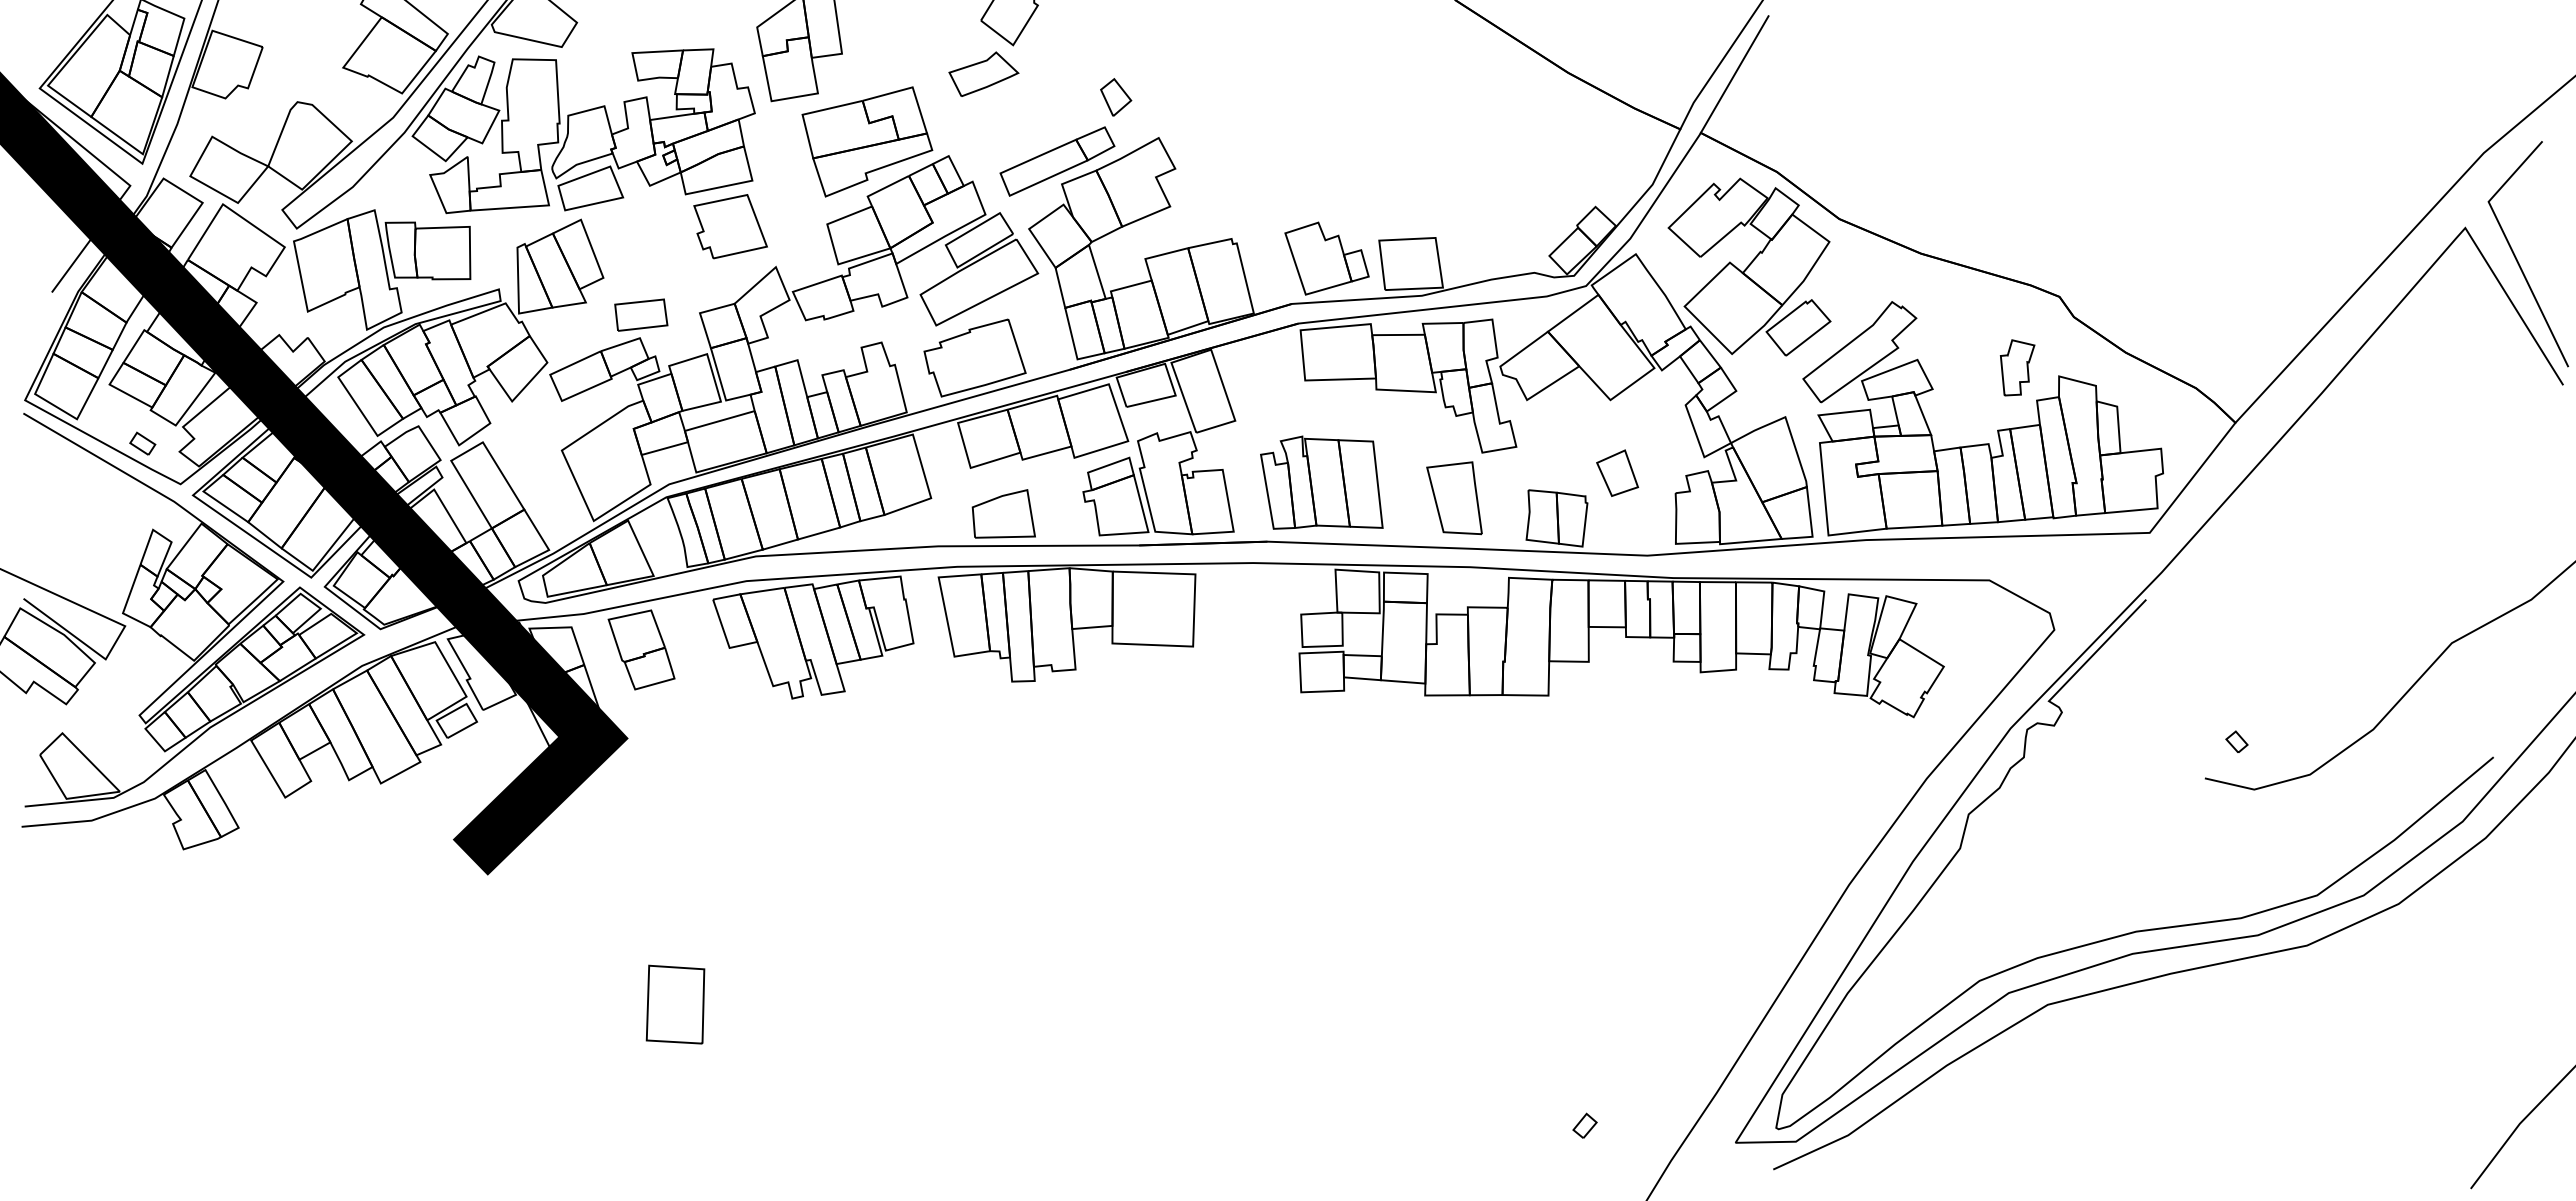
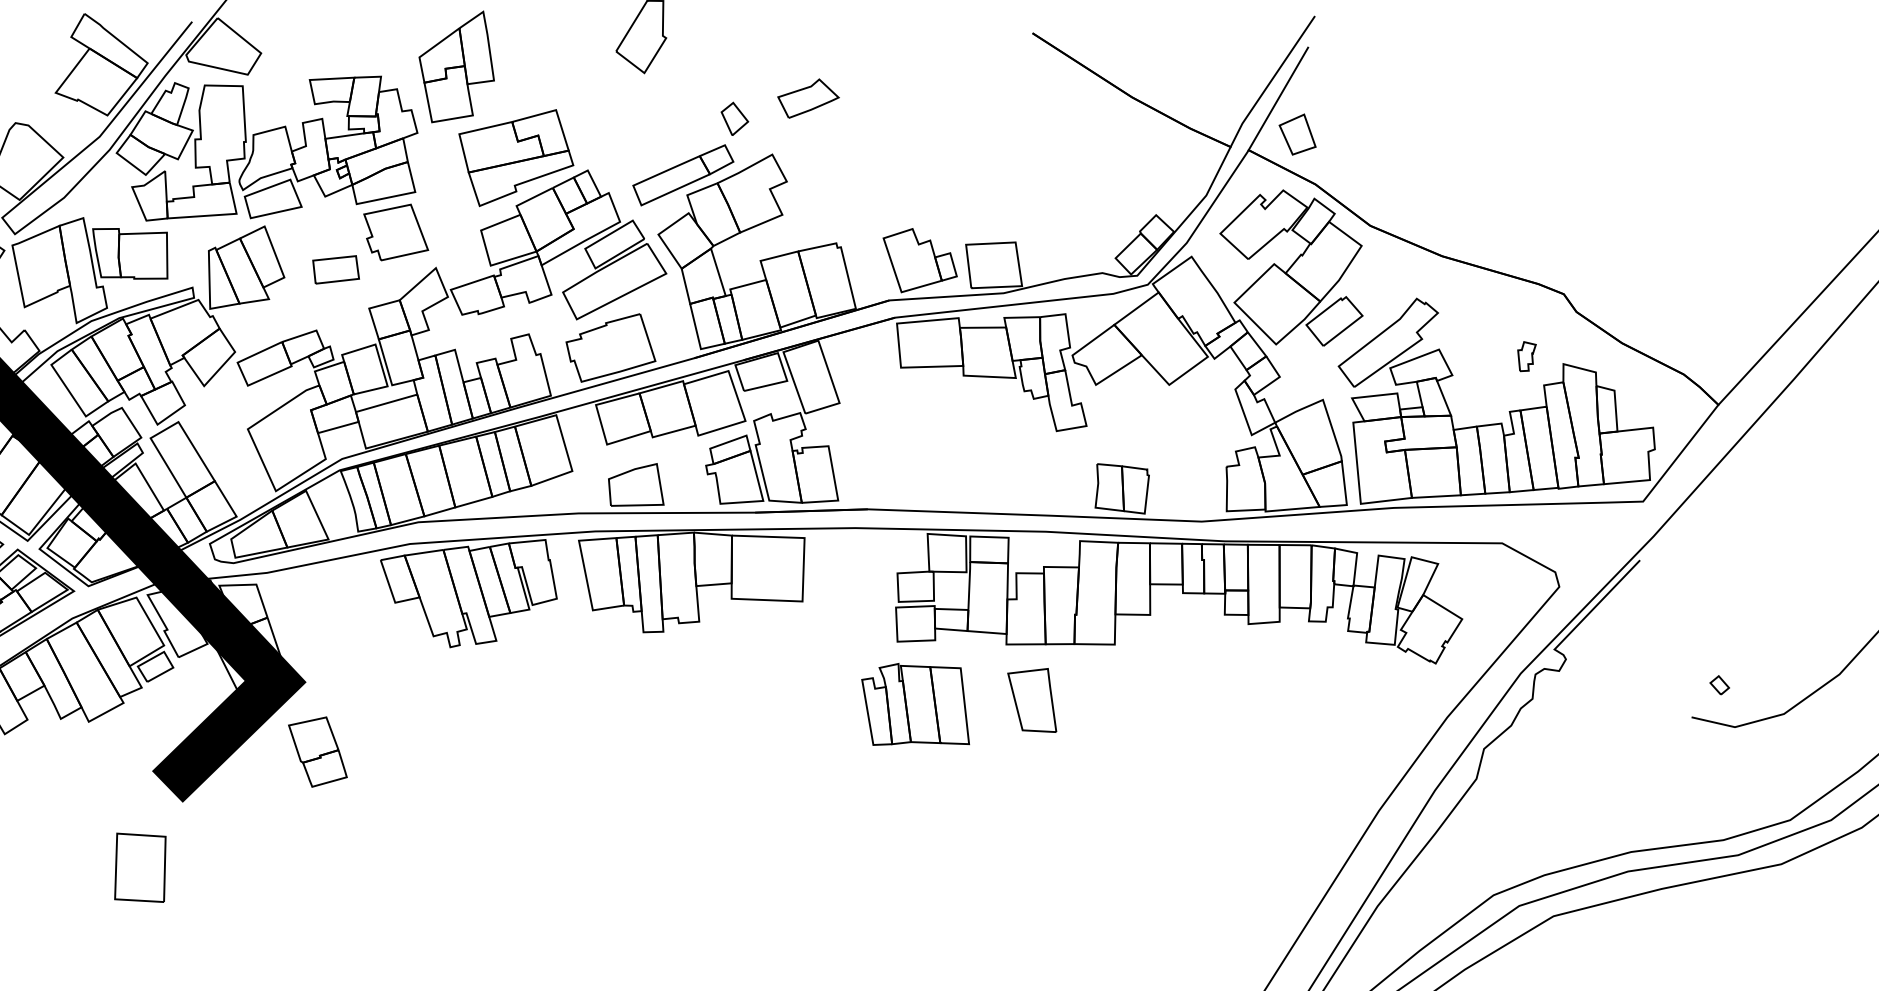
part: (983, 73) -> (808, 97), moved
part: (641, 314) -> (336, 269), moved
part: (2017, 367) -> (1526, 356), size x0.6
part: (1617, 472) -> (1297, 133), moved
part: (1321, 482) -> (915, 704), moved
part: (1454, 498) -> (1032, 700), moved
part: (641, 649) -> (317, 751), moved
part: (675, 1004) -> (140, 867), moved

